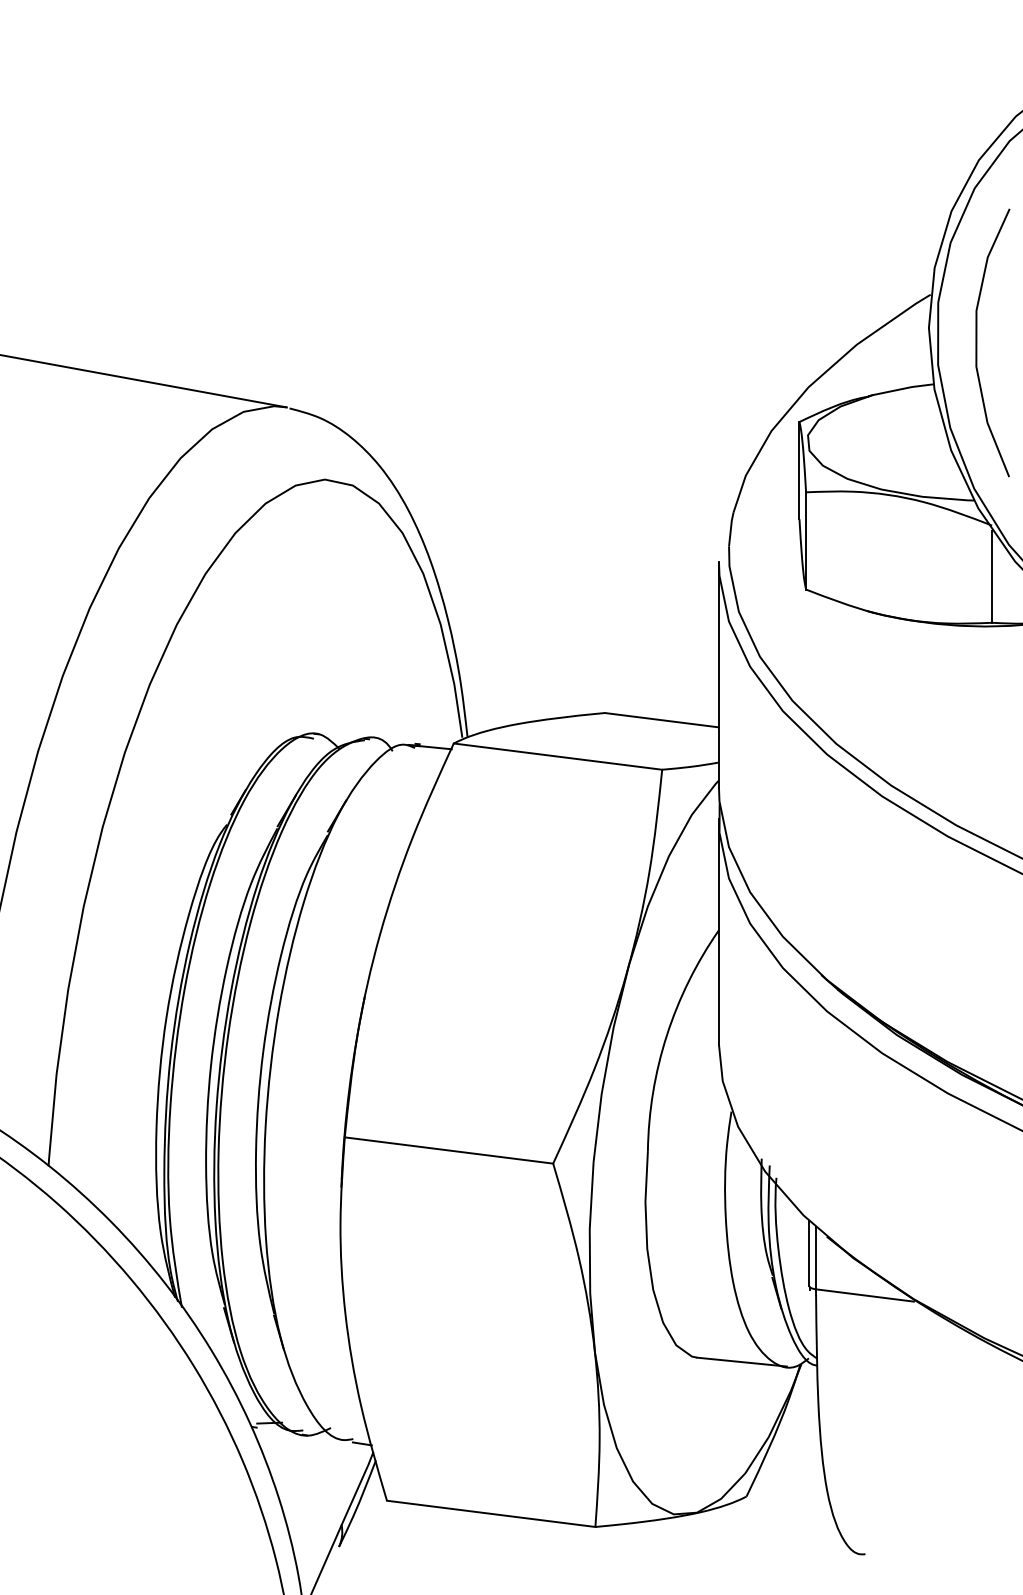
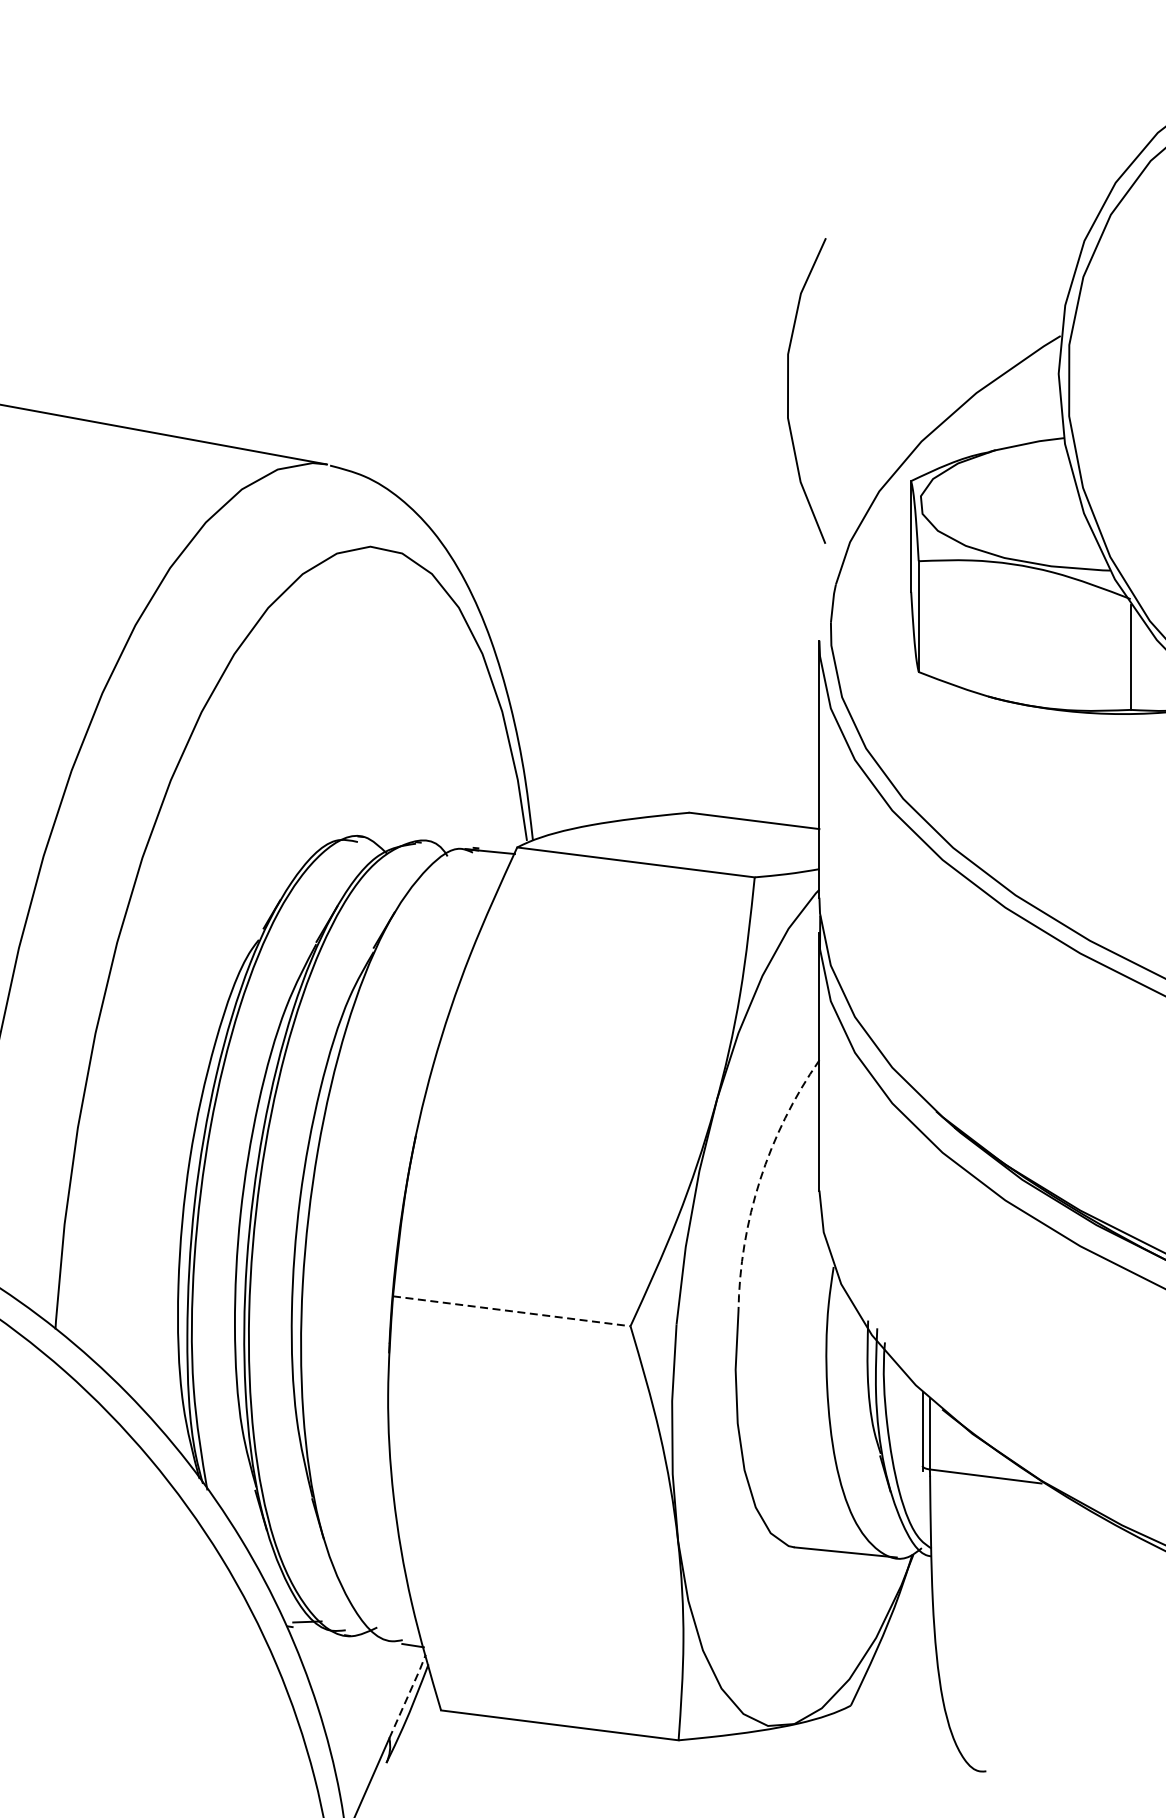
curve: (977, 342) -> (789, 390), moved
arc: (666, 1035) -> (759, 1180), solid -> dashed
line: (449, 1150) -> (512, 1311), solid -> dashed
line: (358, 1488) -> (408, 1696), solid -> dashed

